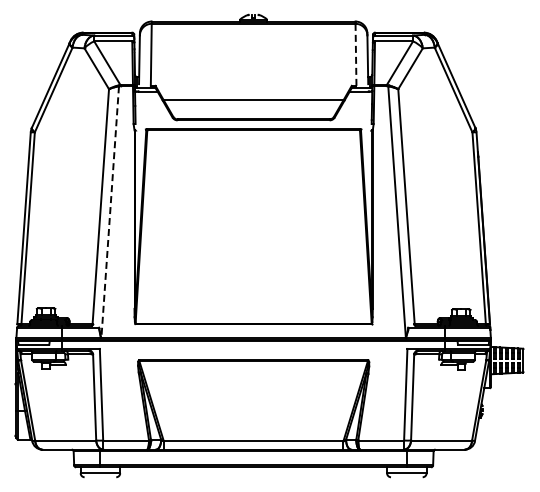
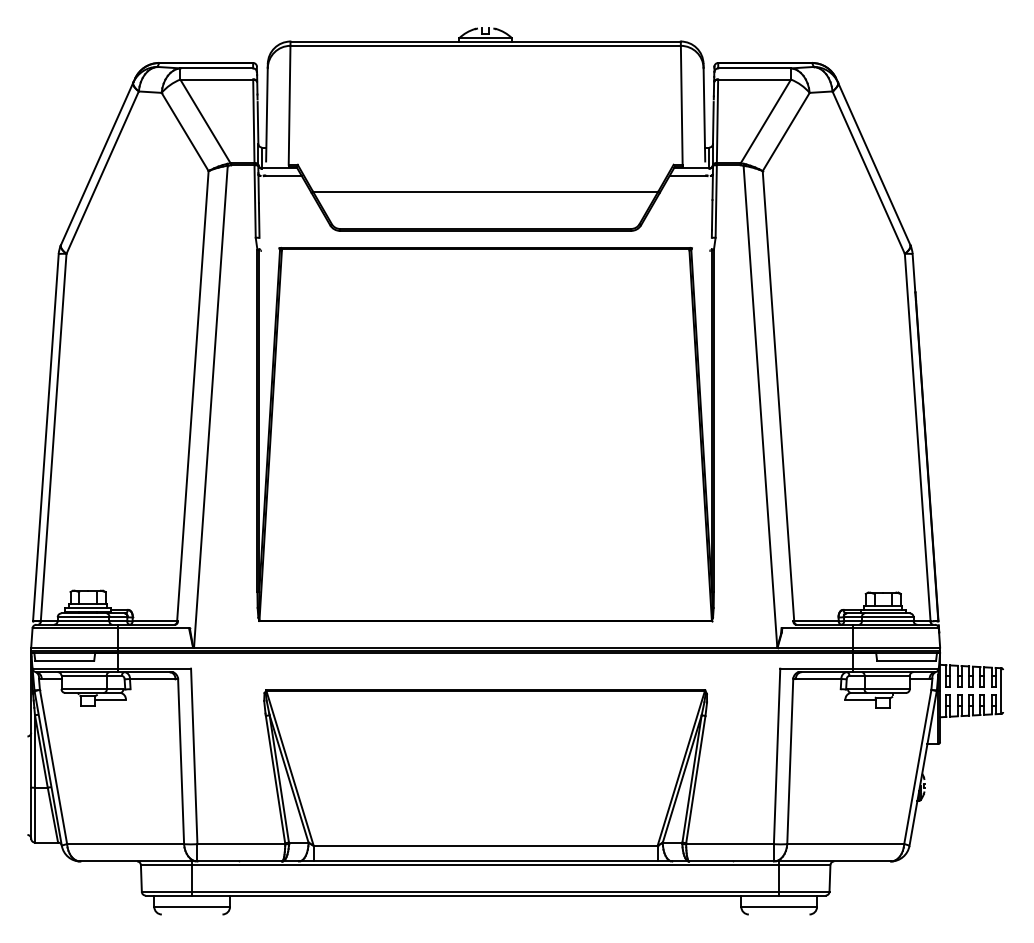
line: (356, 54) -> (682, 104), dashed -> solid
line: (110, 212) -> (211, 407), dashed -> solid

